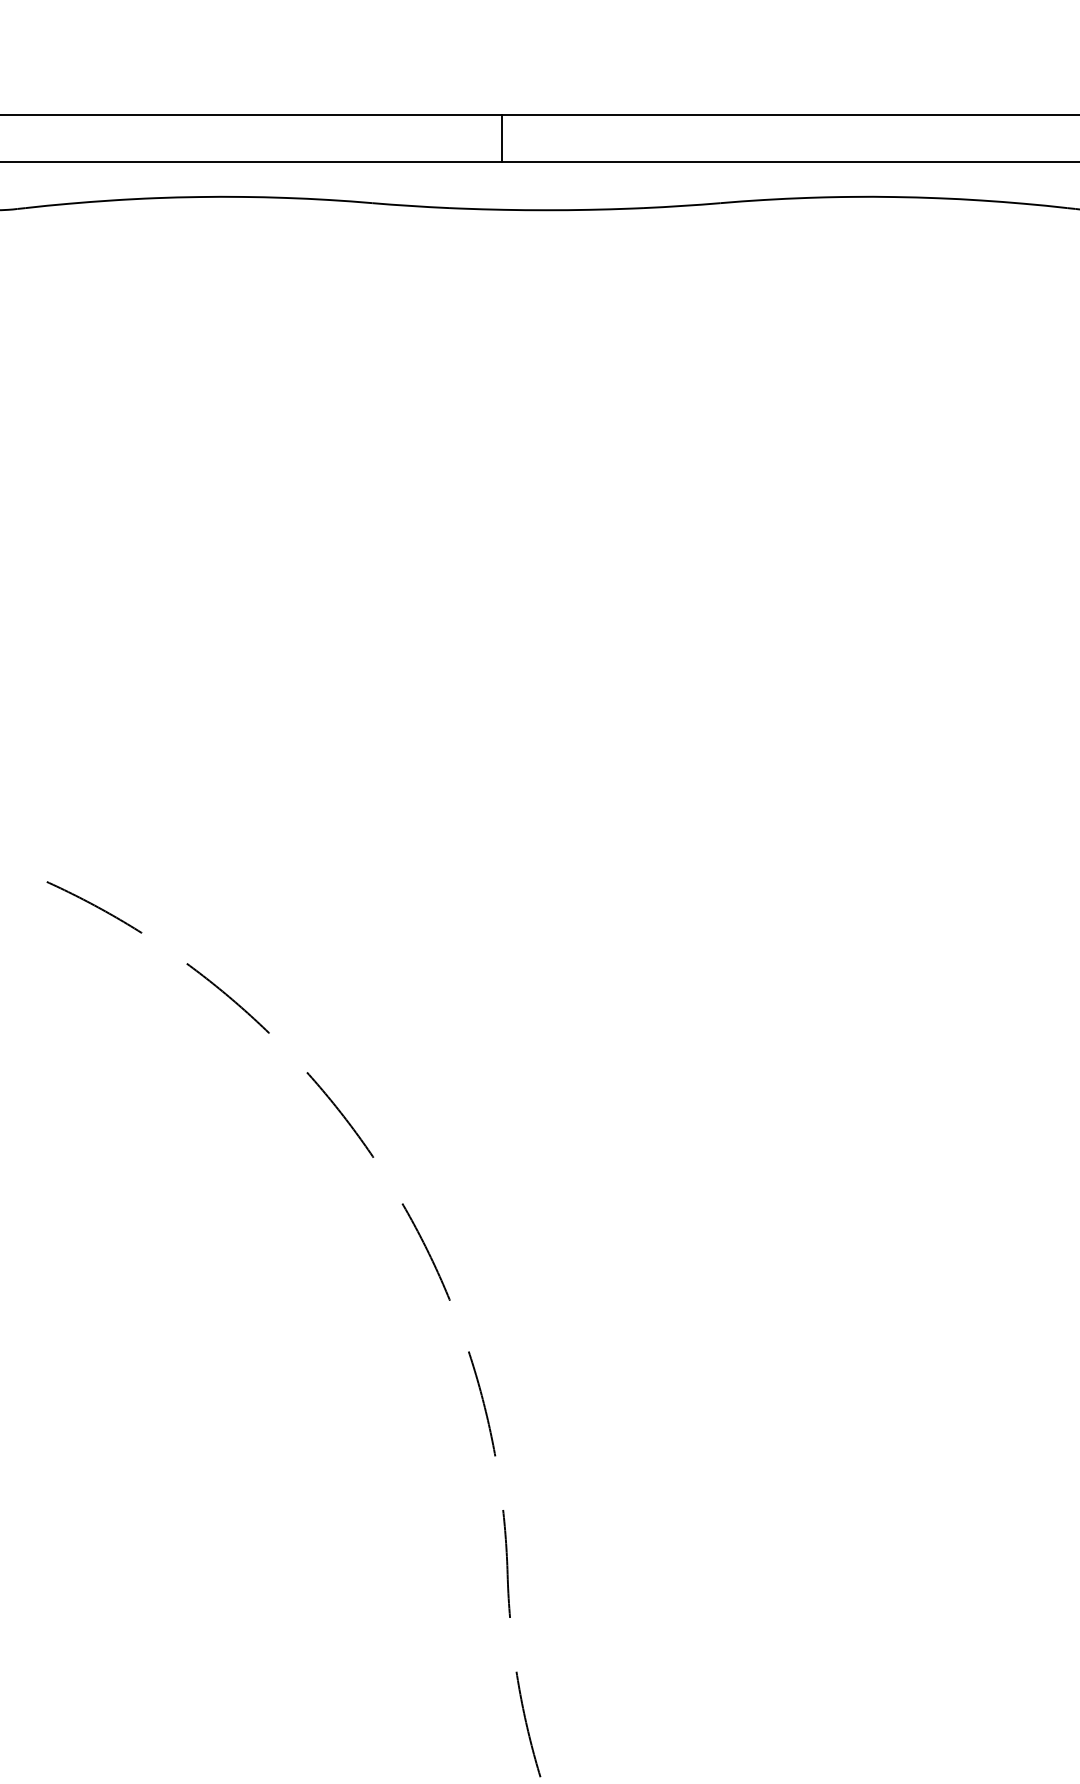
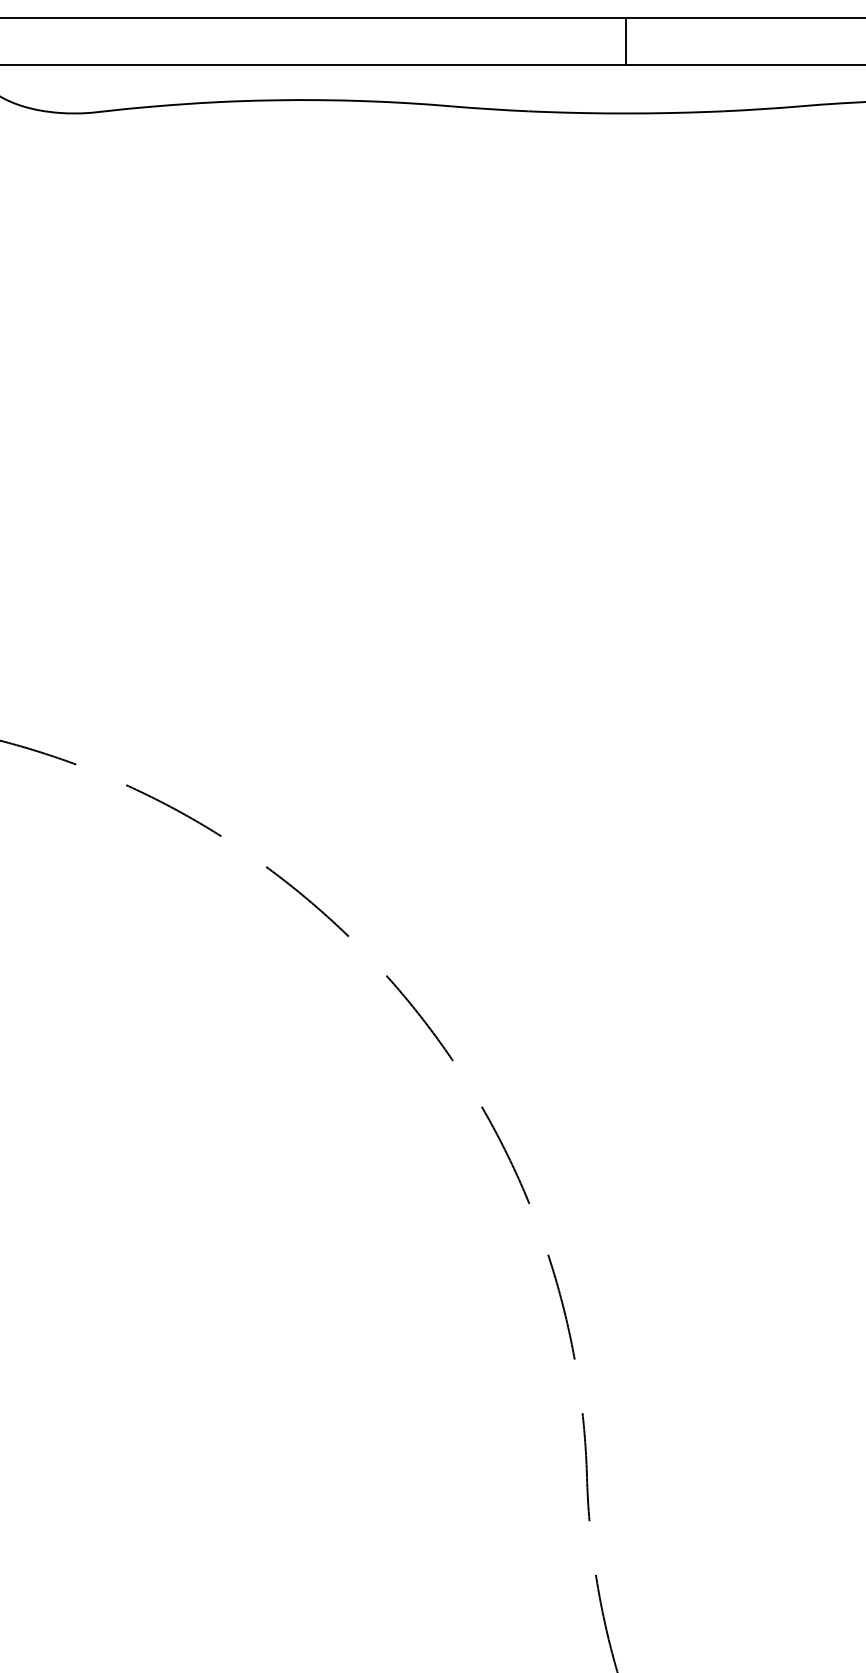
line: (501, 138) -> (625, 41), moved

